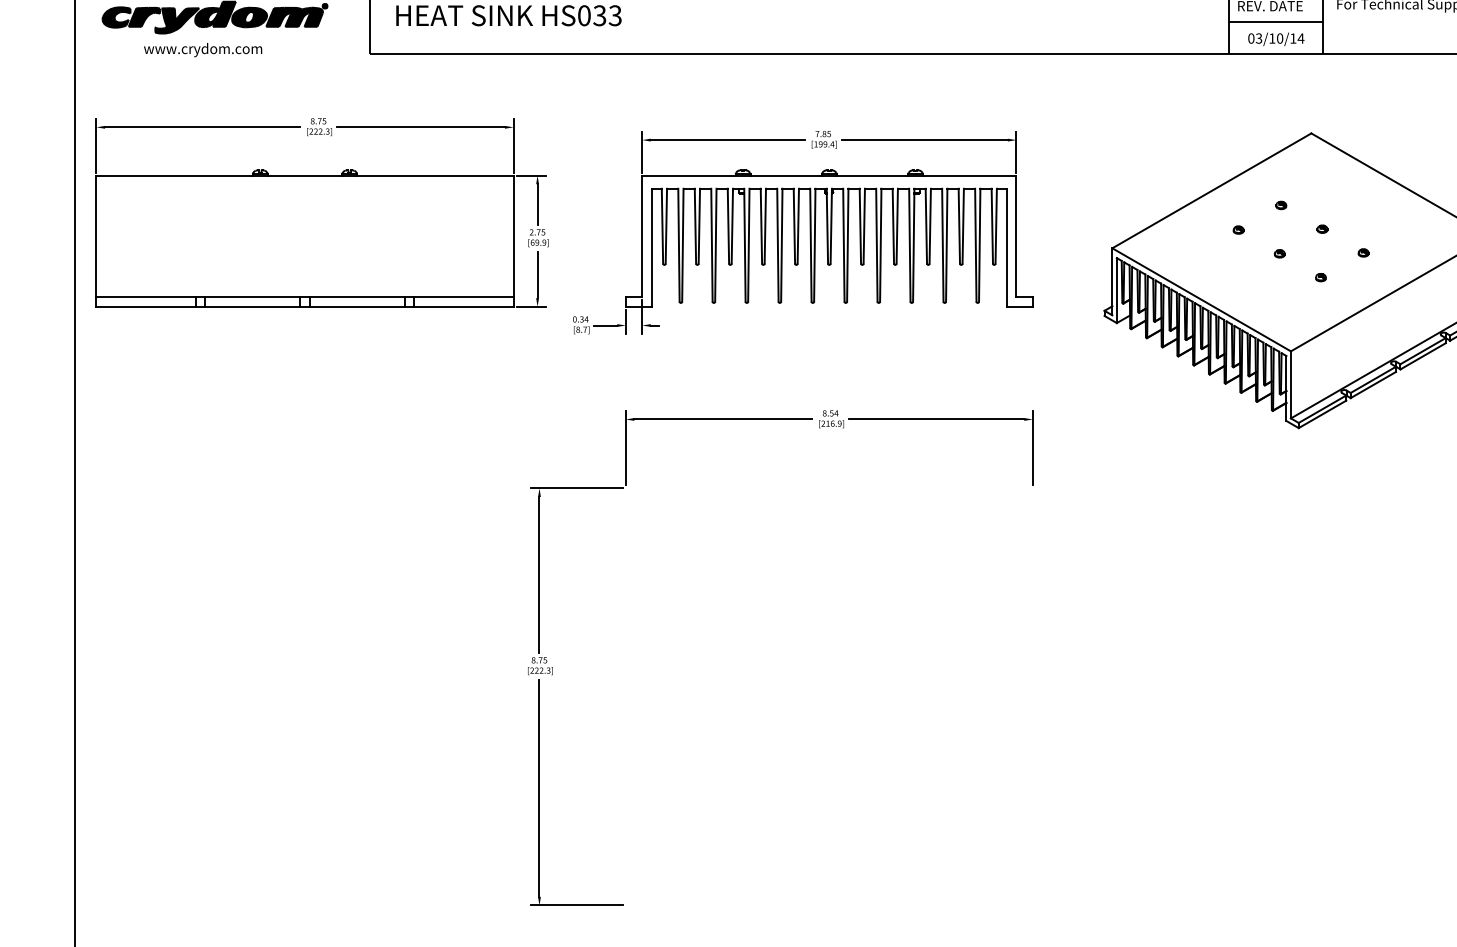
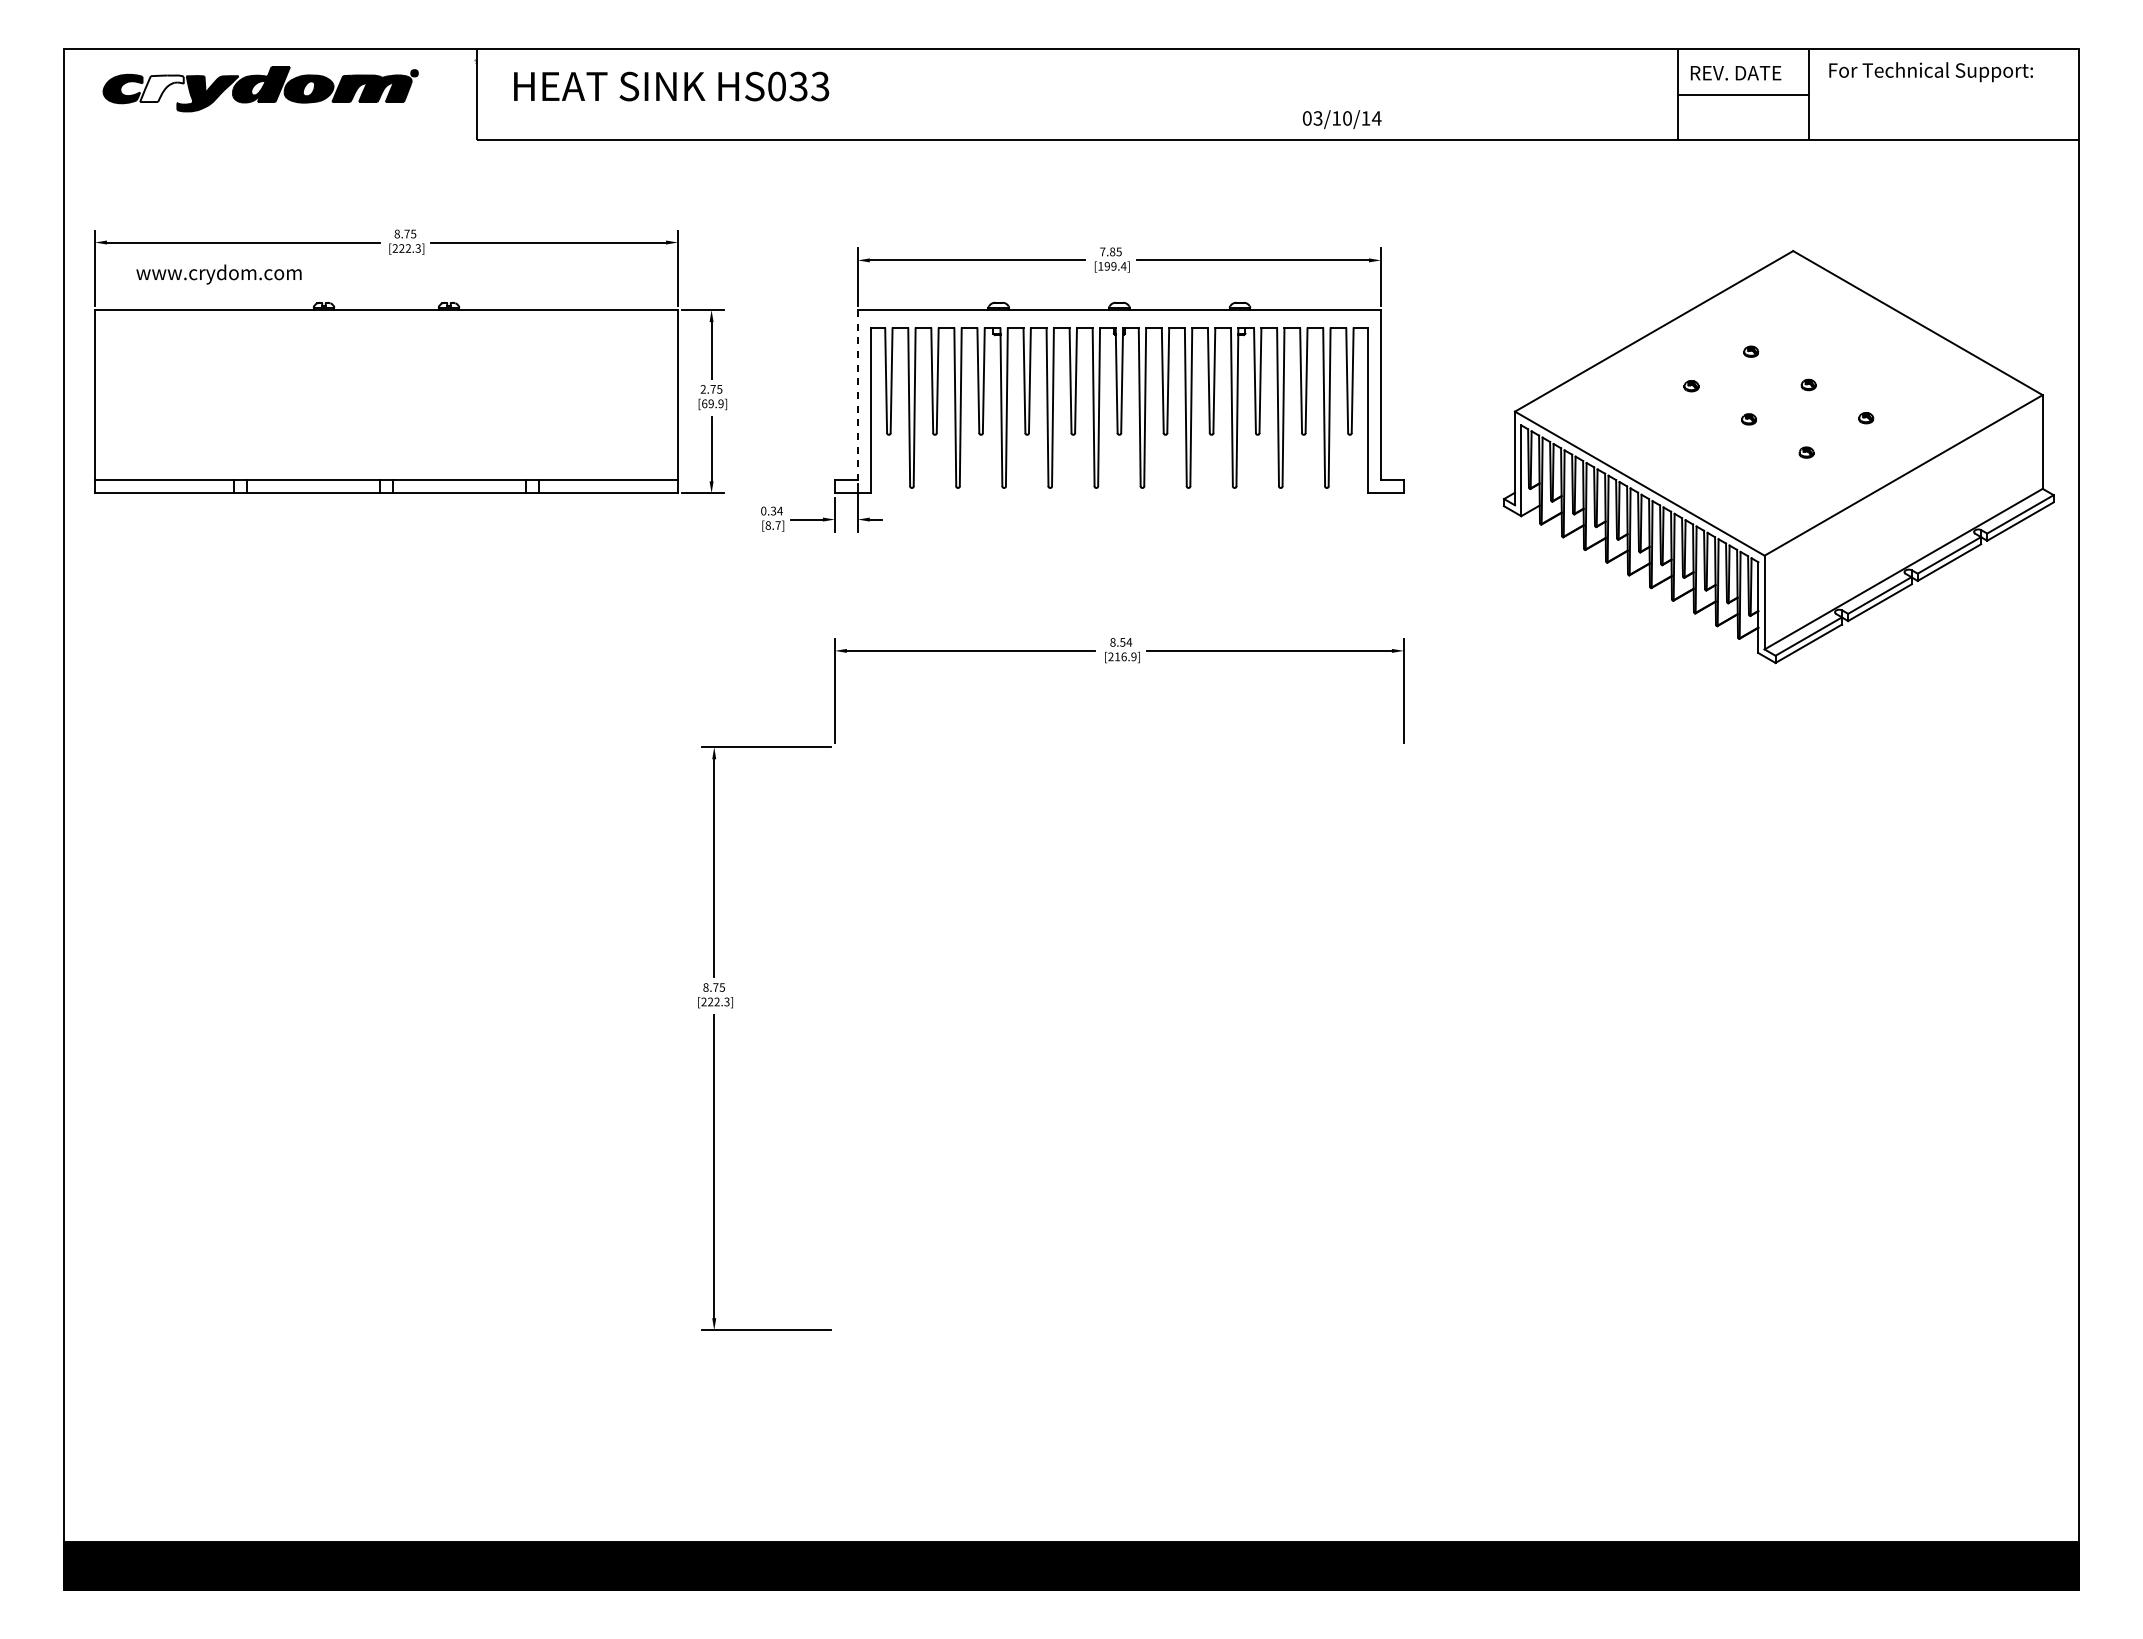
fill: (144, 17) -> (161, 88), removed
text: (1276, 39) -> (1342, 119), moved
text: (202, 50) -> (218, 274), moved
line: (641, 236) -> (857, 395), solid -> dashed

